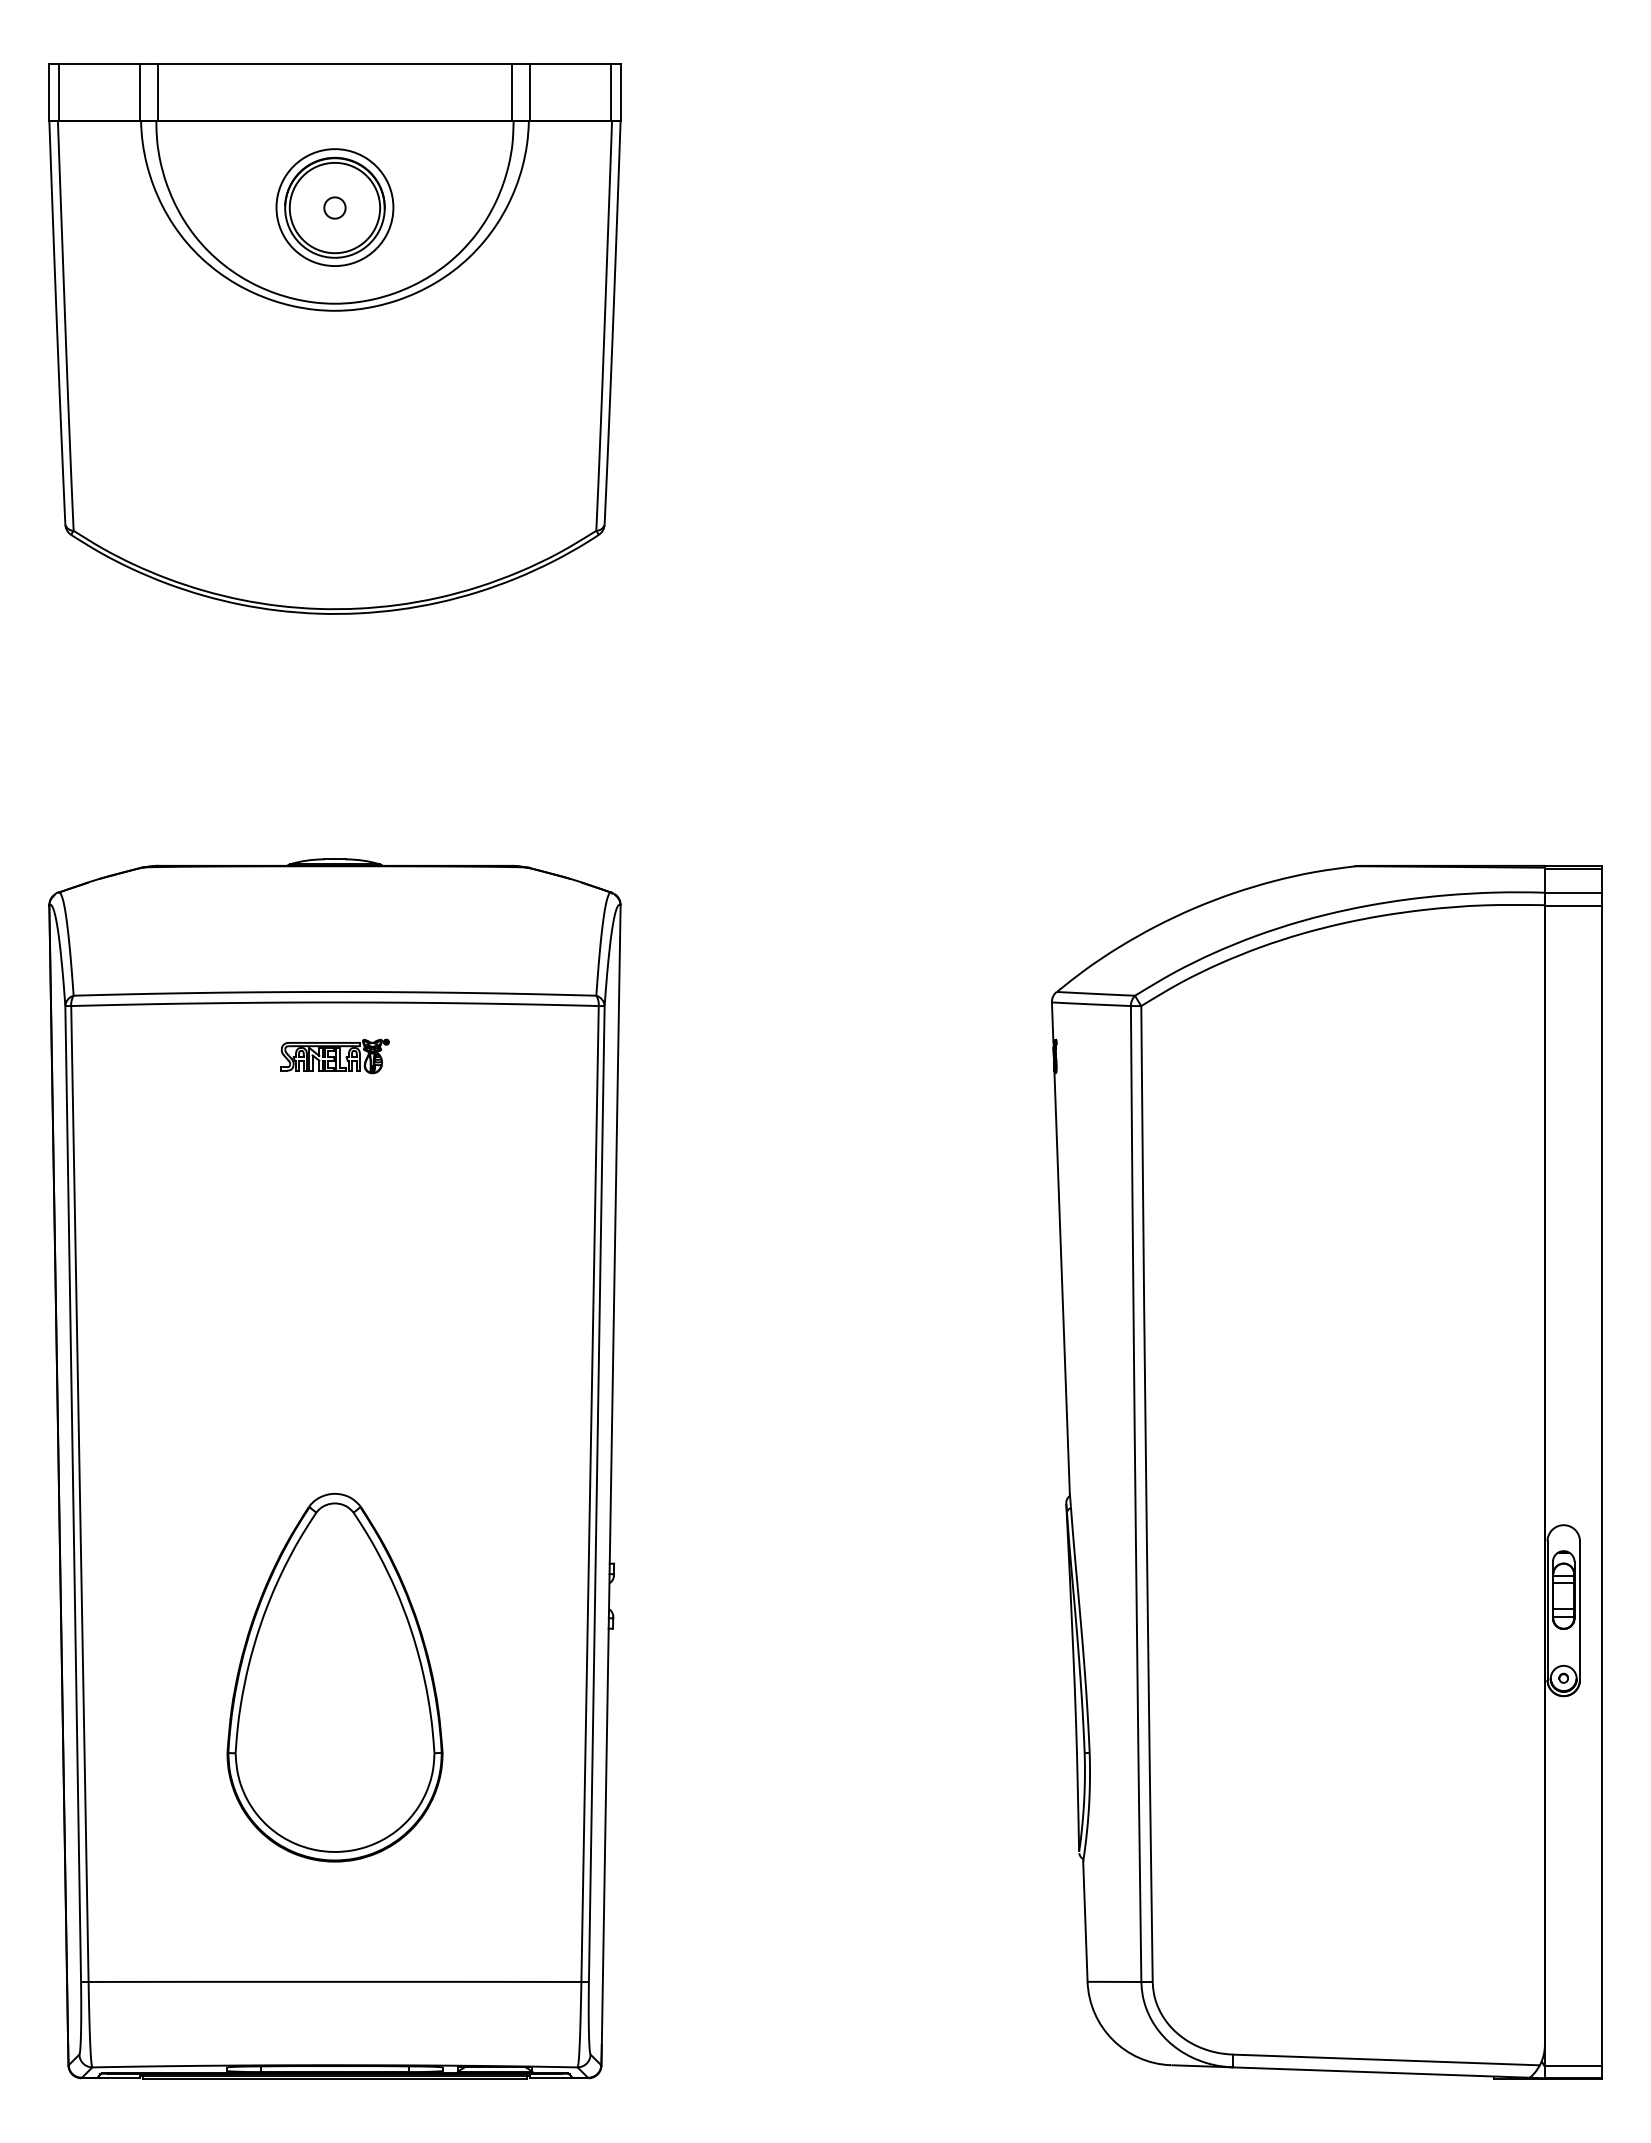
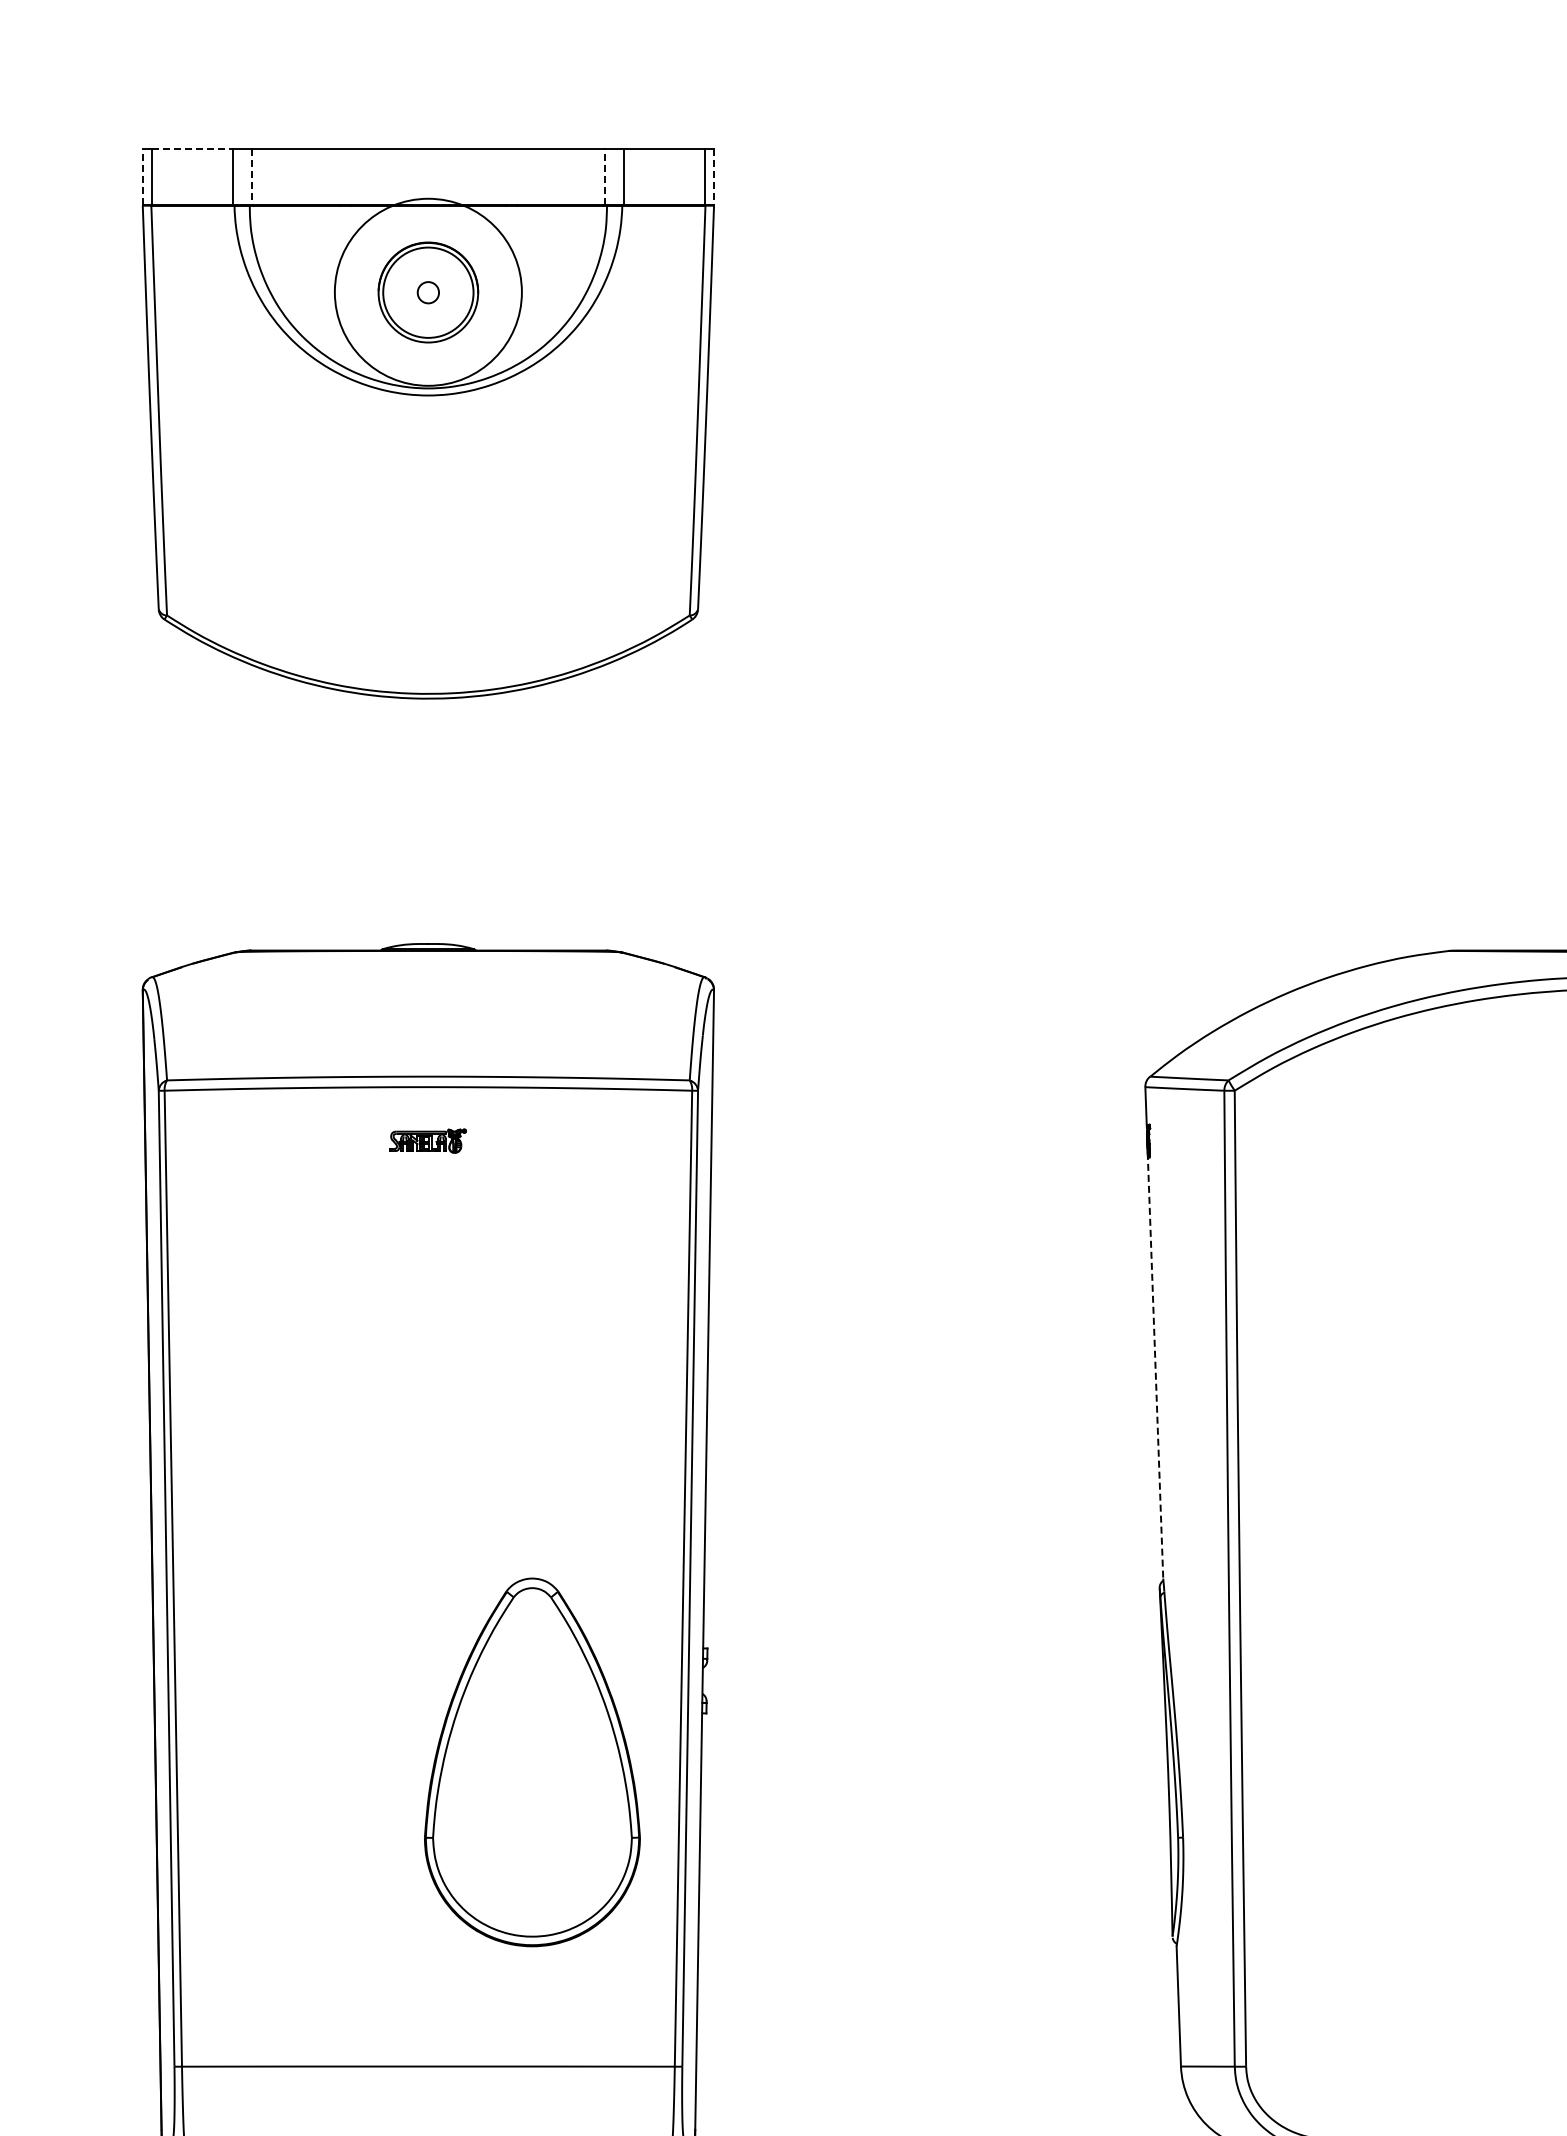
line: (99, 64) -> (192, 149), solid -> dashed
line: (49, 91) -> (142, 176), solid -> dashed
line: (511, 91) -> (604, 176), solid -> dashed
line: (158, 92) -> (251, 177), solid -> dashed
line: (620, 92) -> (713, 177), solid -> dashed
circle: (334, 207) -> (427, 292), size x1.6
part: (334, 1056) -> (427, 1141), size x0.7
line: (1061, 1270) -> (1154, 1355), solid -> dashed
part: (334, 1677) -> (531, 1762), moved

